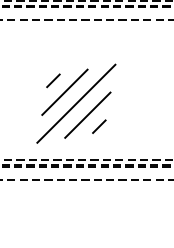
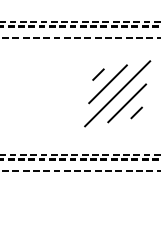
part: (76, 103) -> (117, 93), moved

